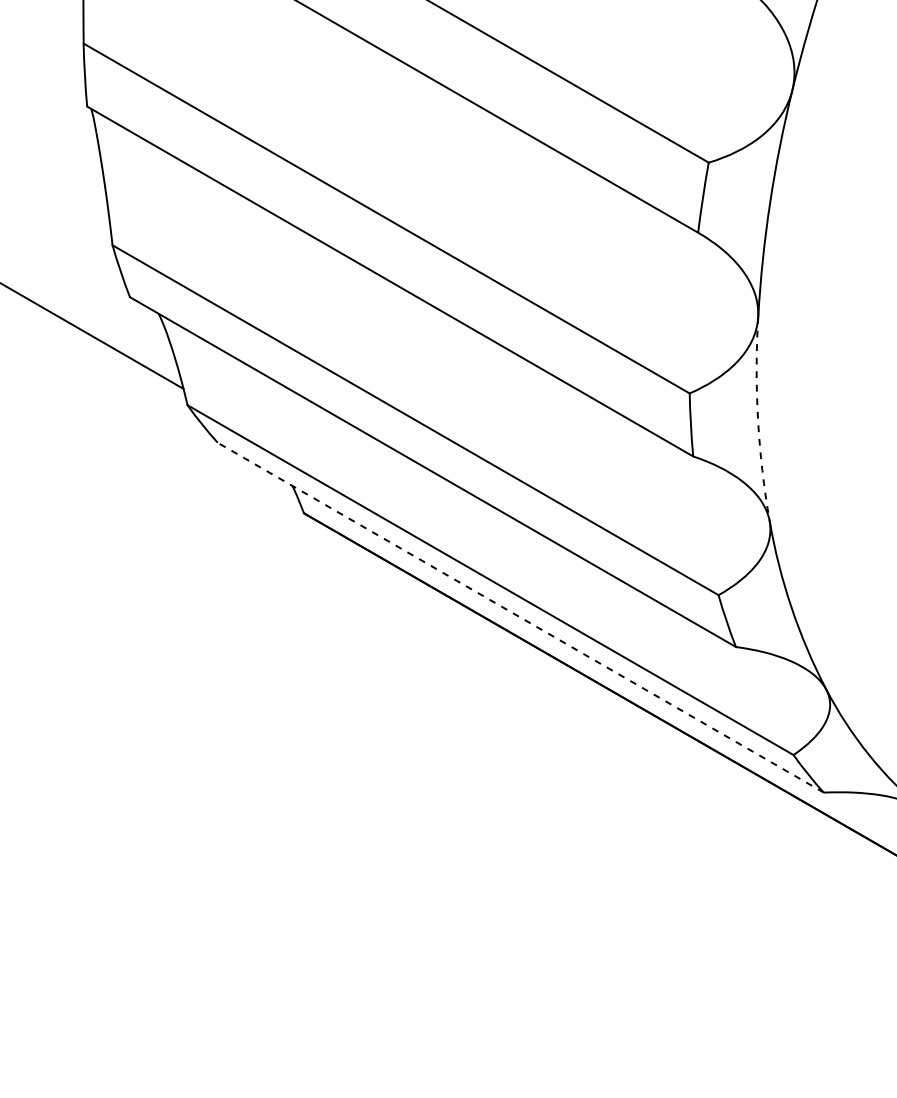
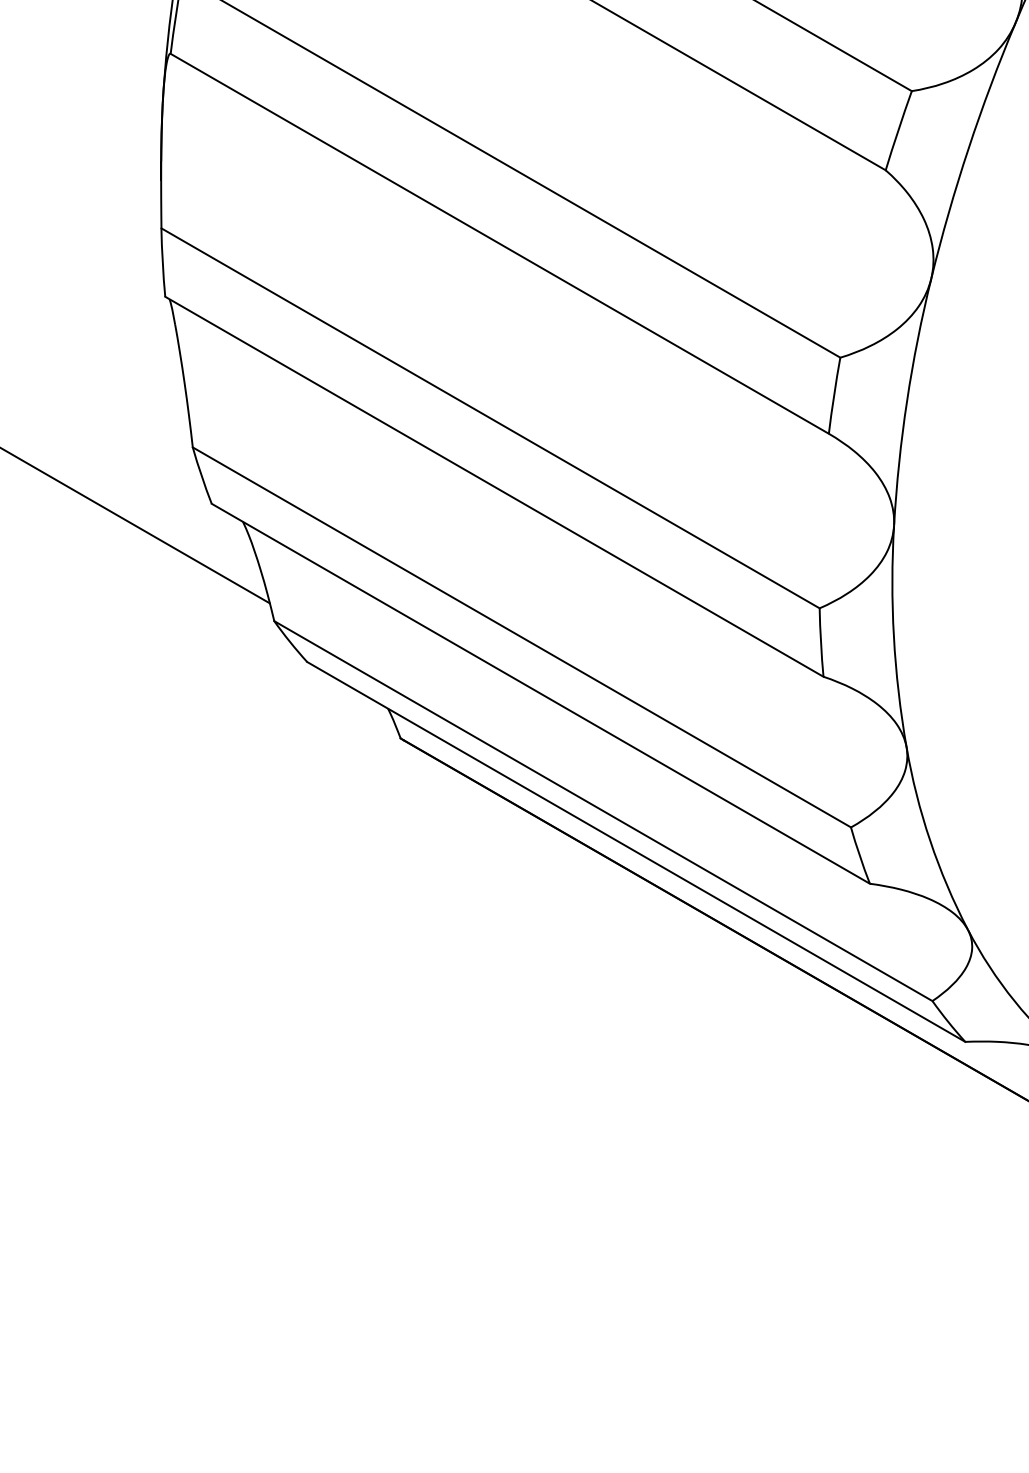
arc: (757, 419) -> (893, 636), dashed -> solid
line: (520, 617) -> (635, 851), dashed -> solid

